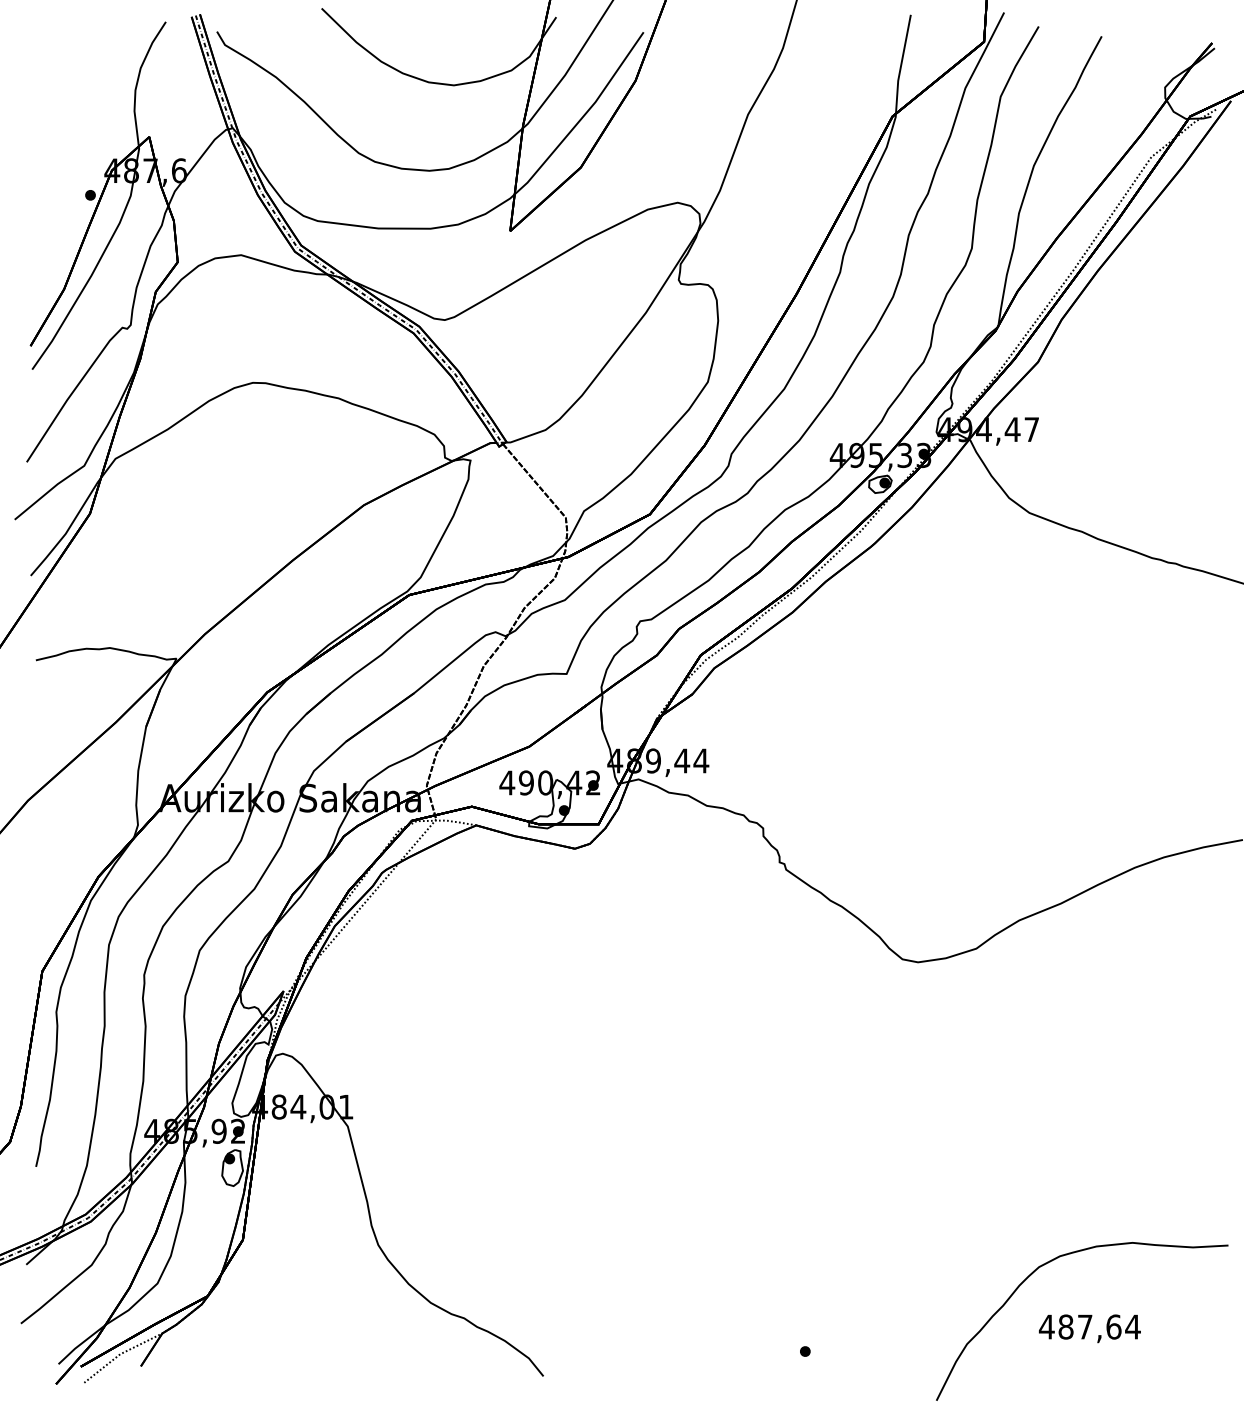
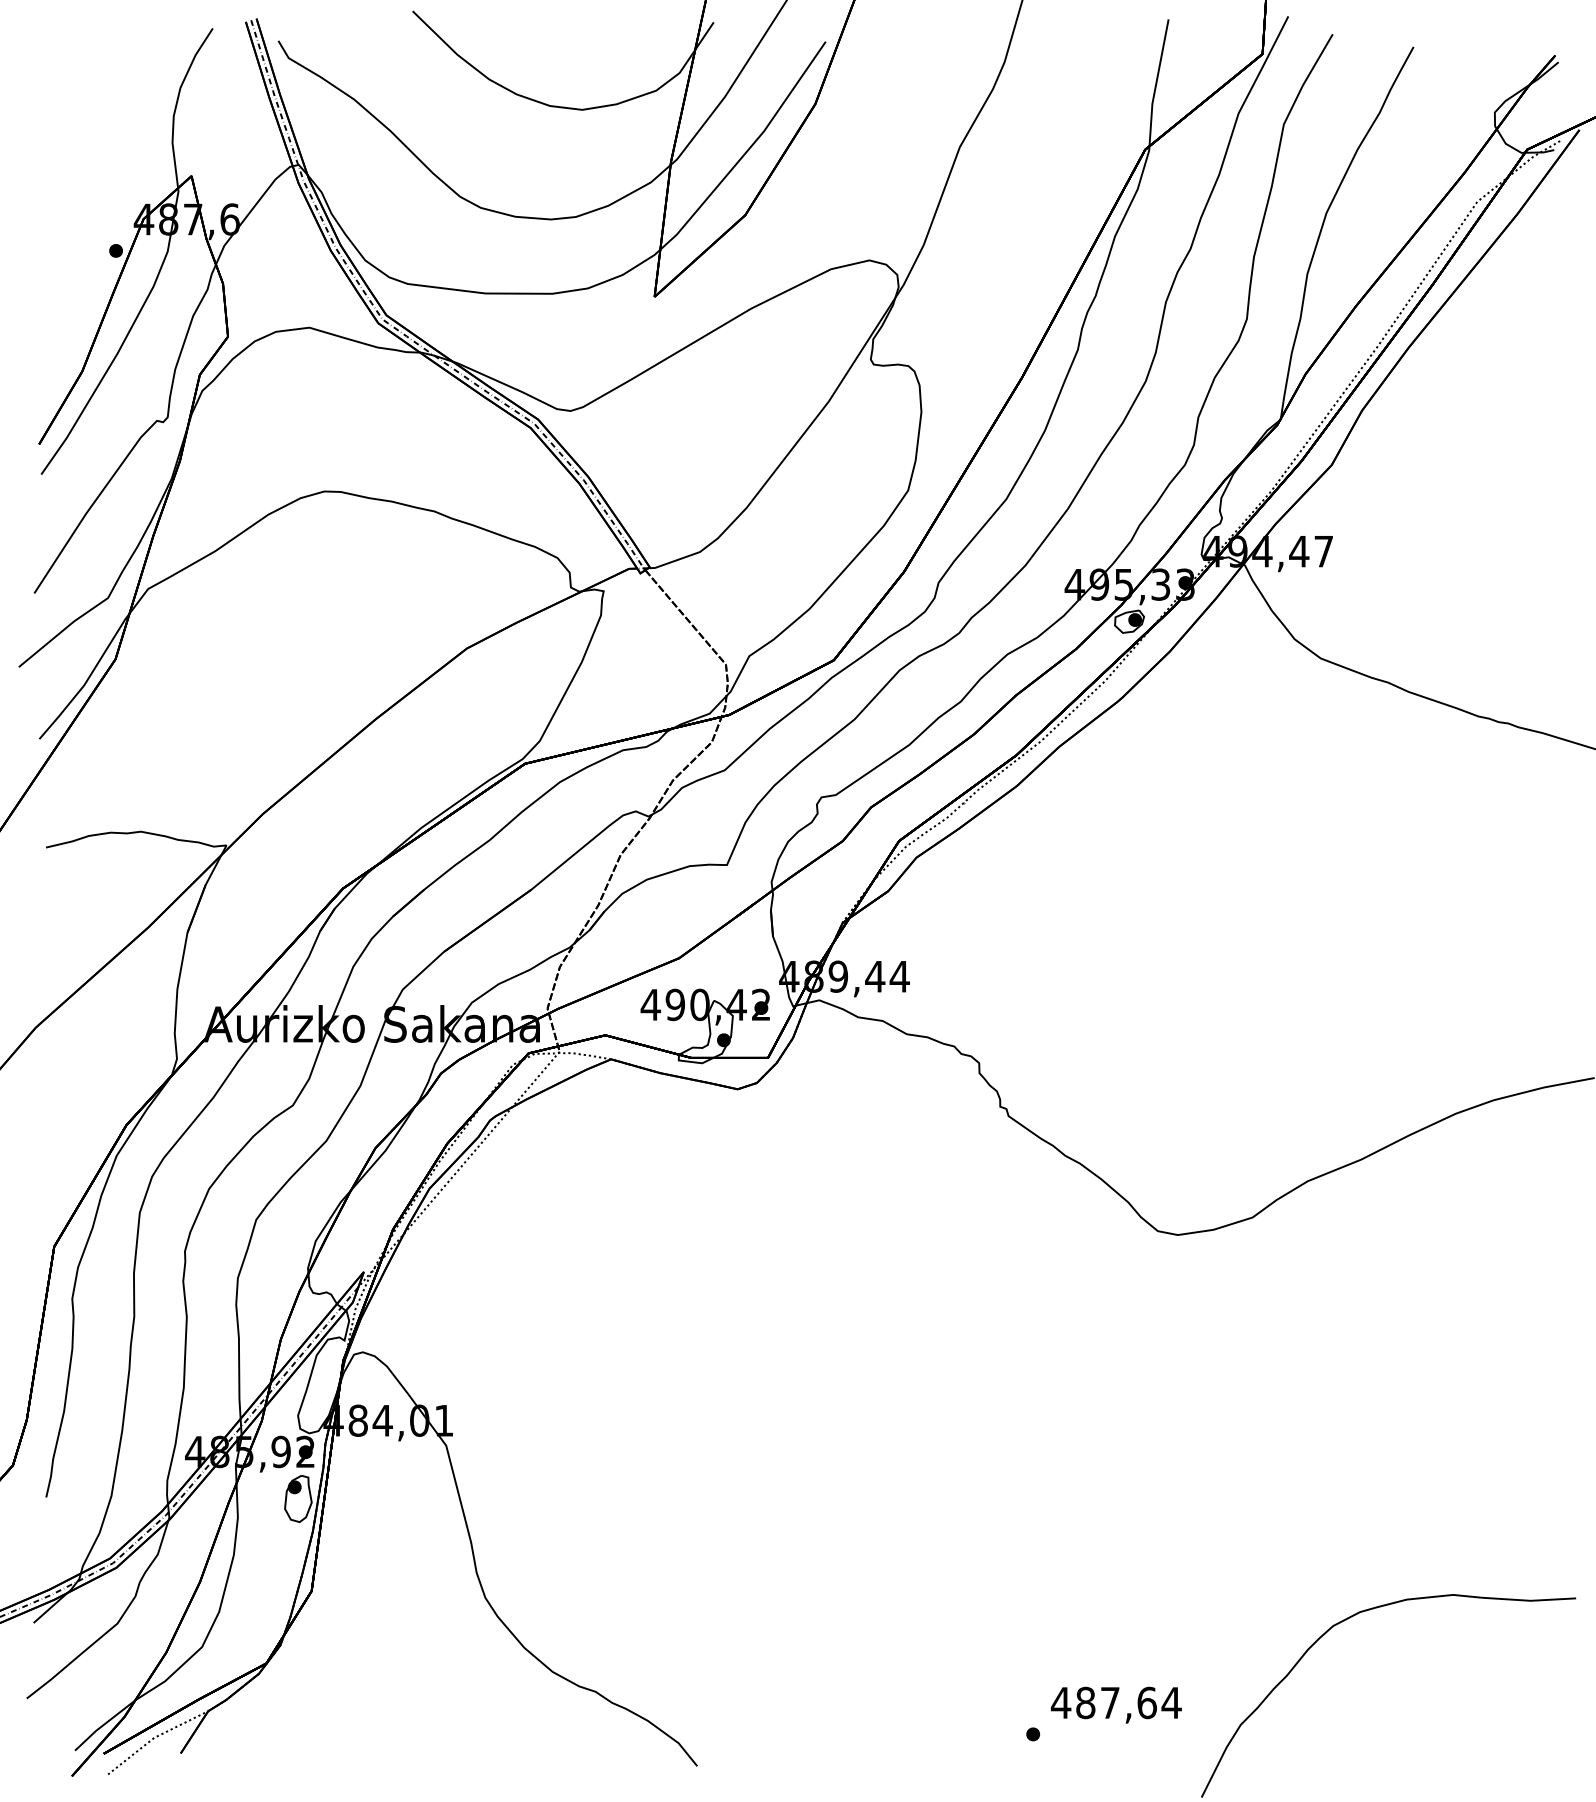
text: (1089, 1328) -> (1115, 1704), moved

